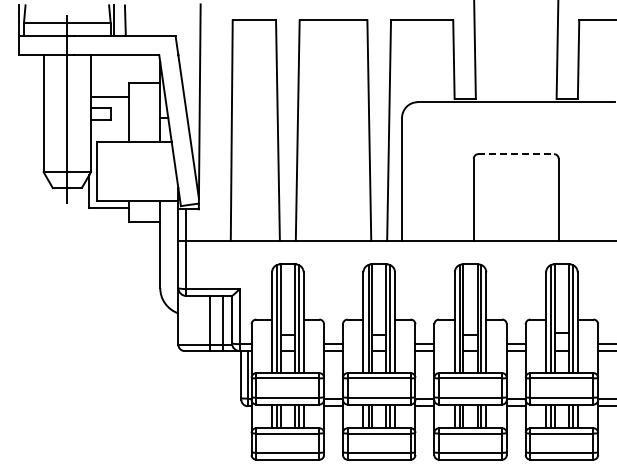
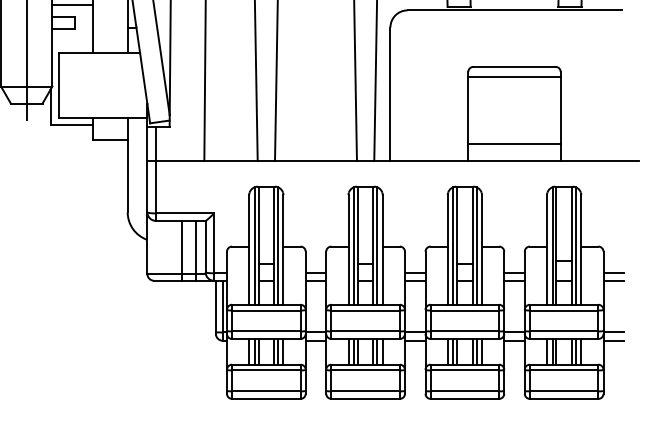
line: (516, 154) -> (514, 67), dashed -> solid
line: (515, 163) -> (513, 77), added
line: (515, 225) -> (513, 144), added

